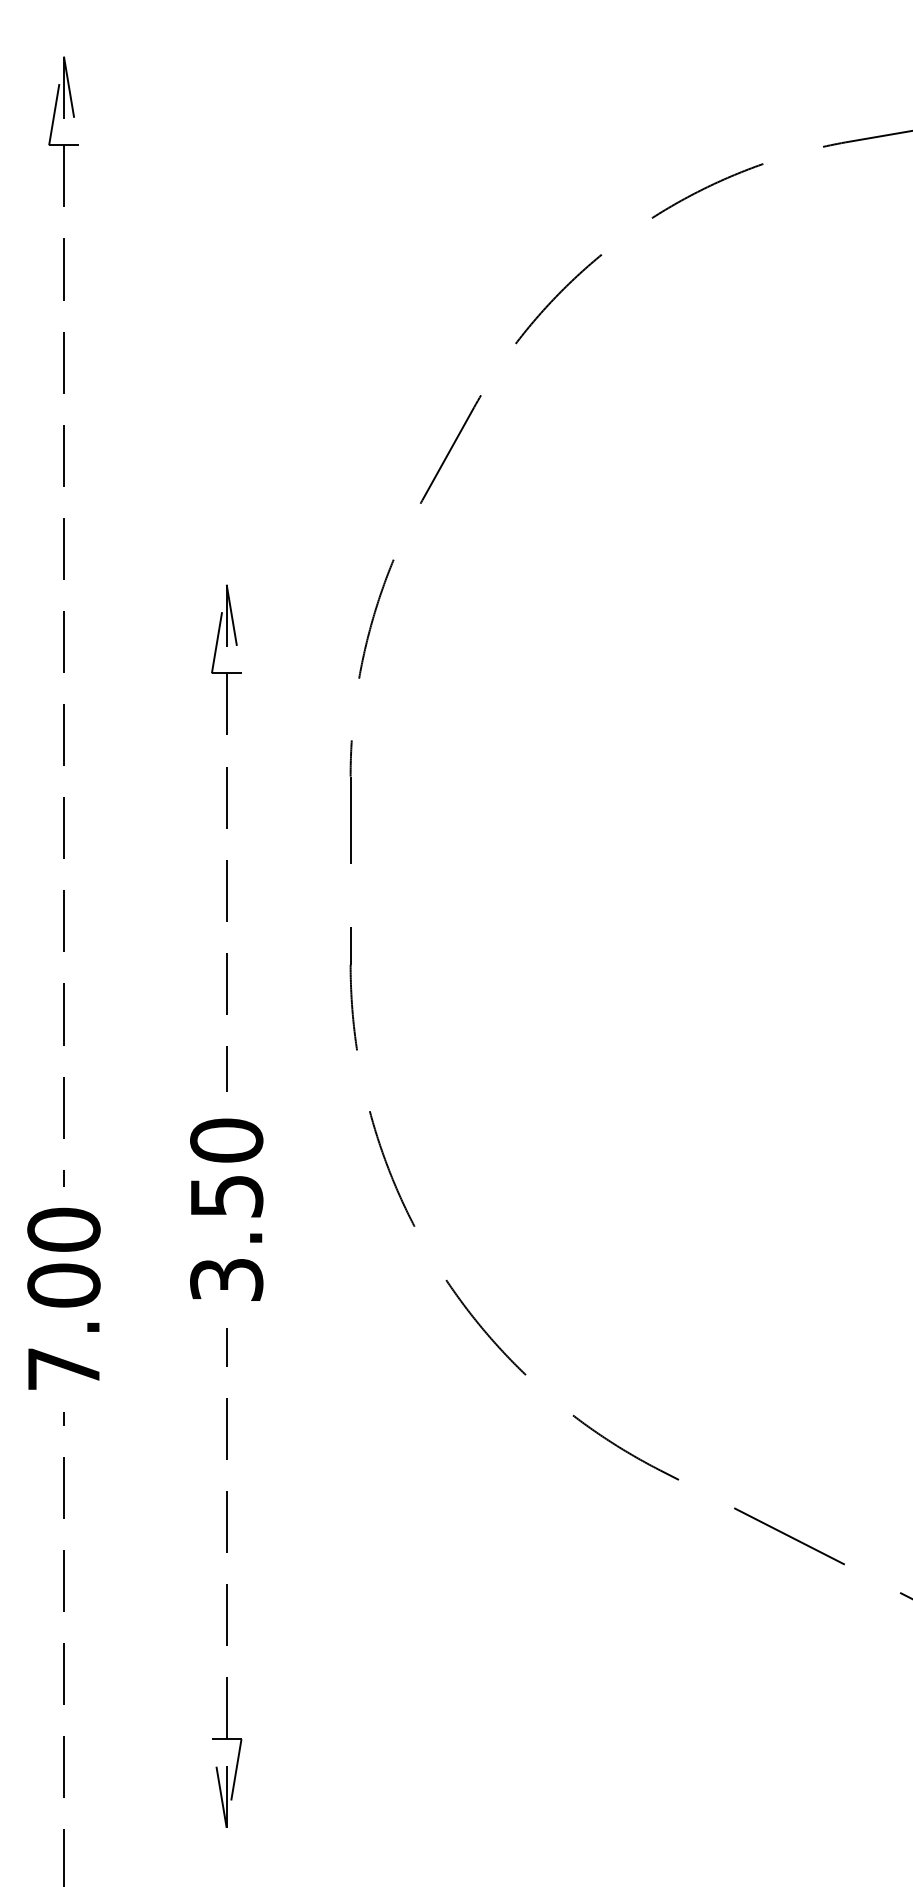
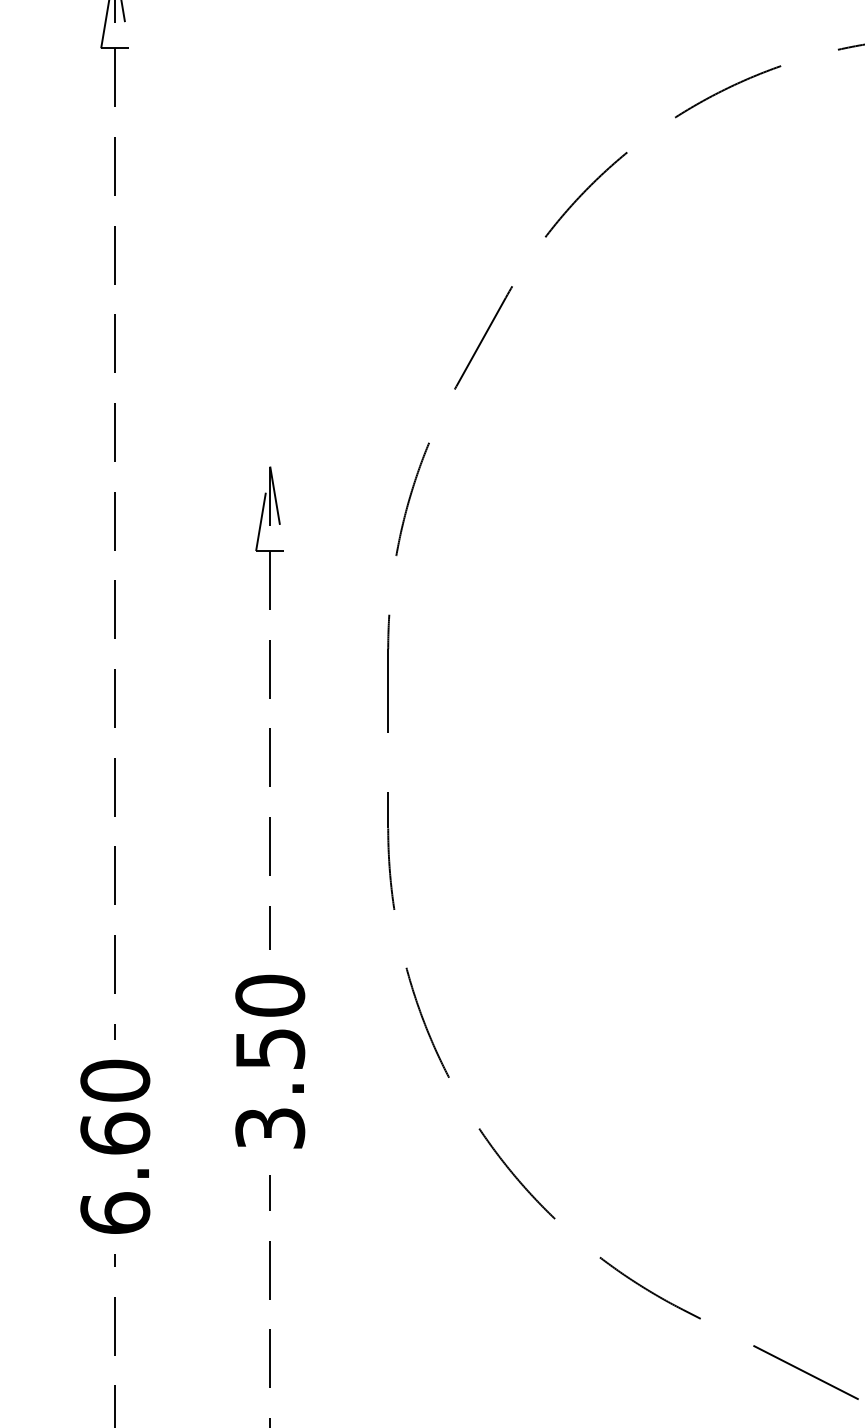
text: (63, 1326) -> (114, 1172), 7.00 -> 6.60

